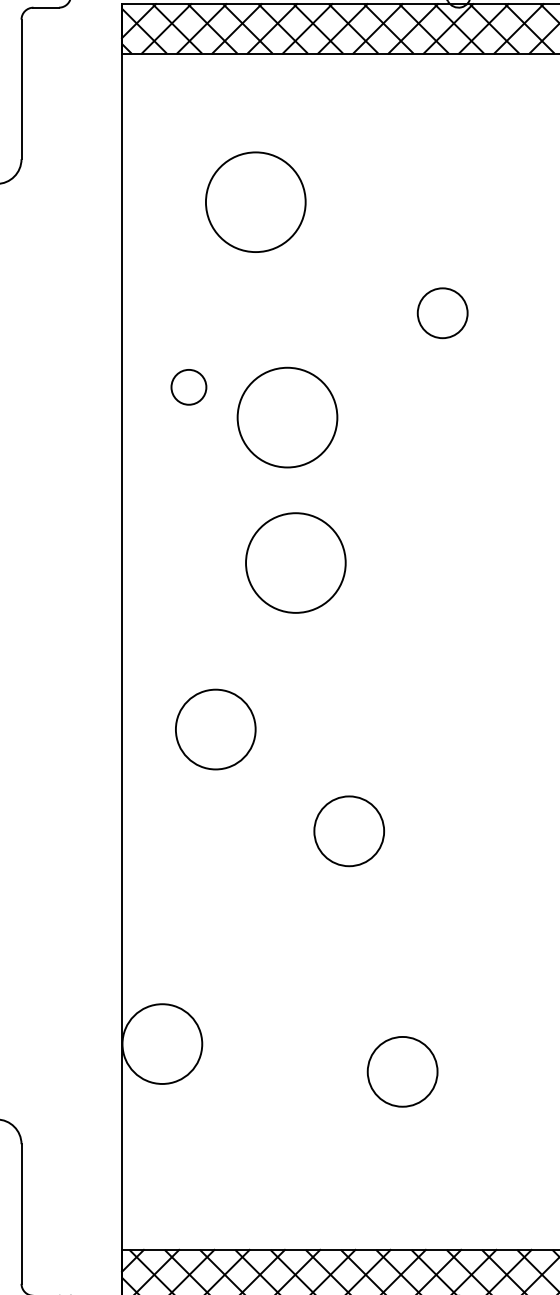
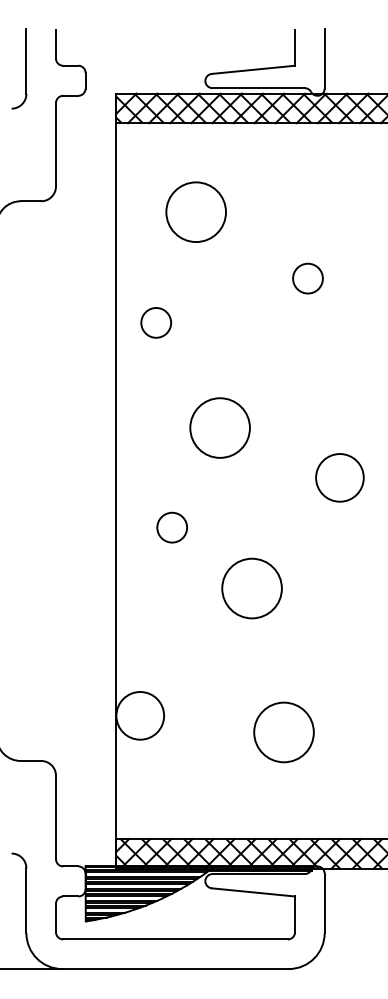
circle: (187, 386) -> (155, 322), size x1.43
circle: (286, 416) -> (214, 340), removed
circle: (495, 645) -> (339, 477), added
circle: (216, 729) -> (172, 527), size x0.62
circle: (348, 831) -> (251, 588), size x1.43
circle: (401, 1071) -> (283, 732), size x1.43

